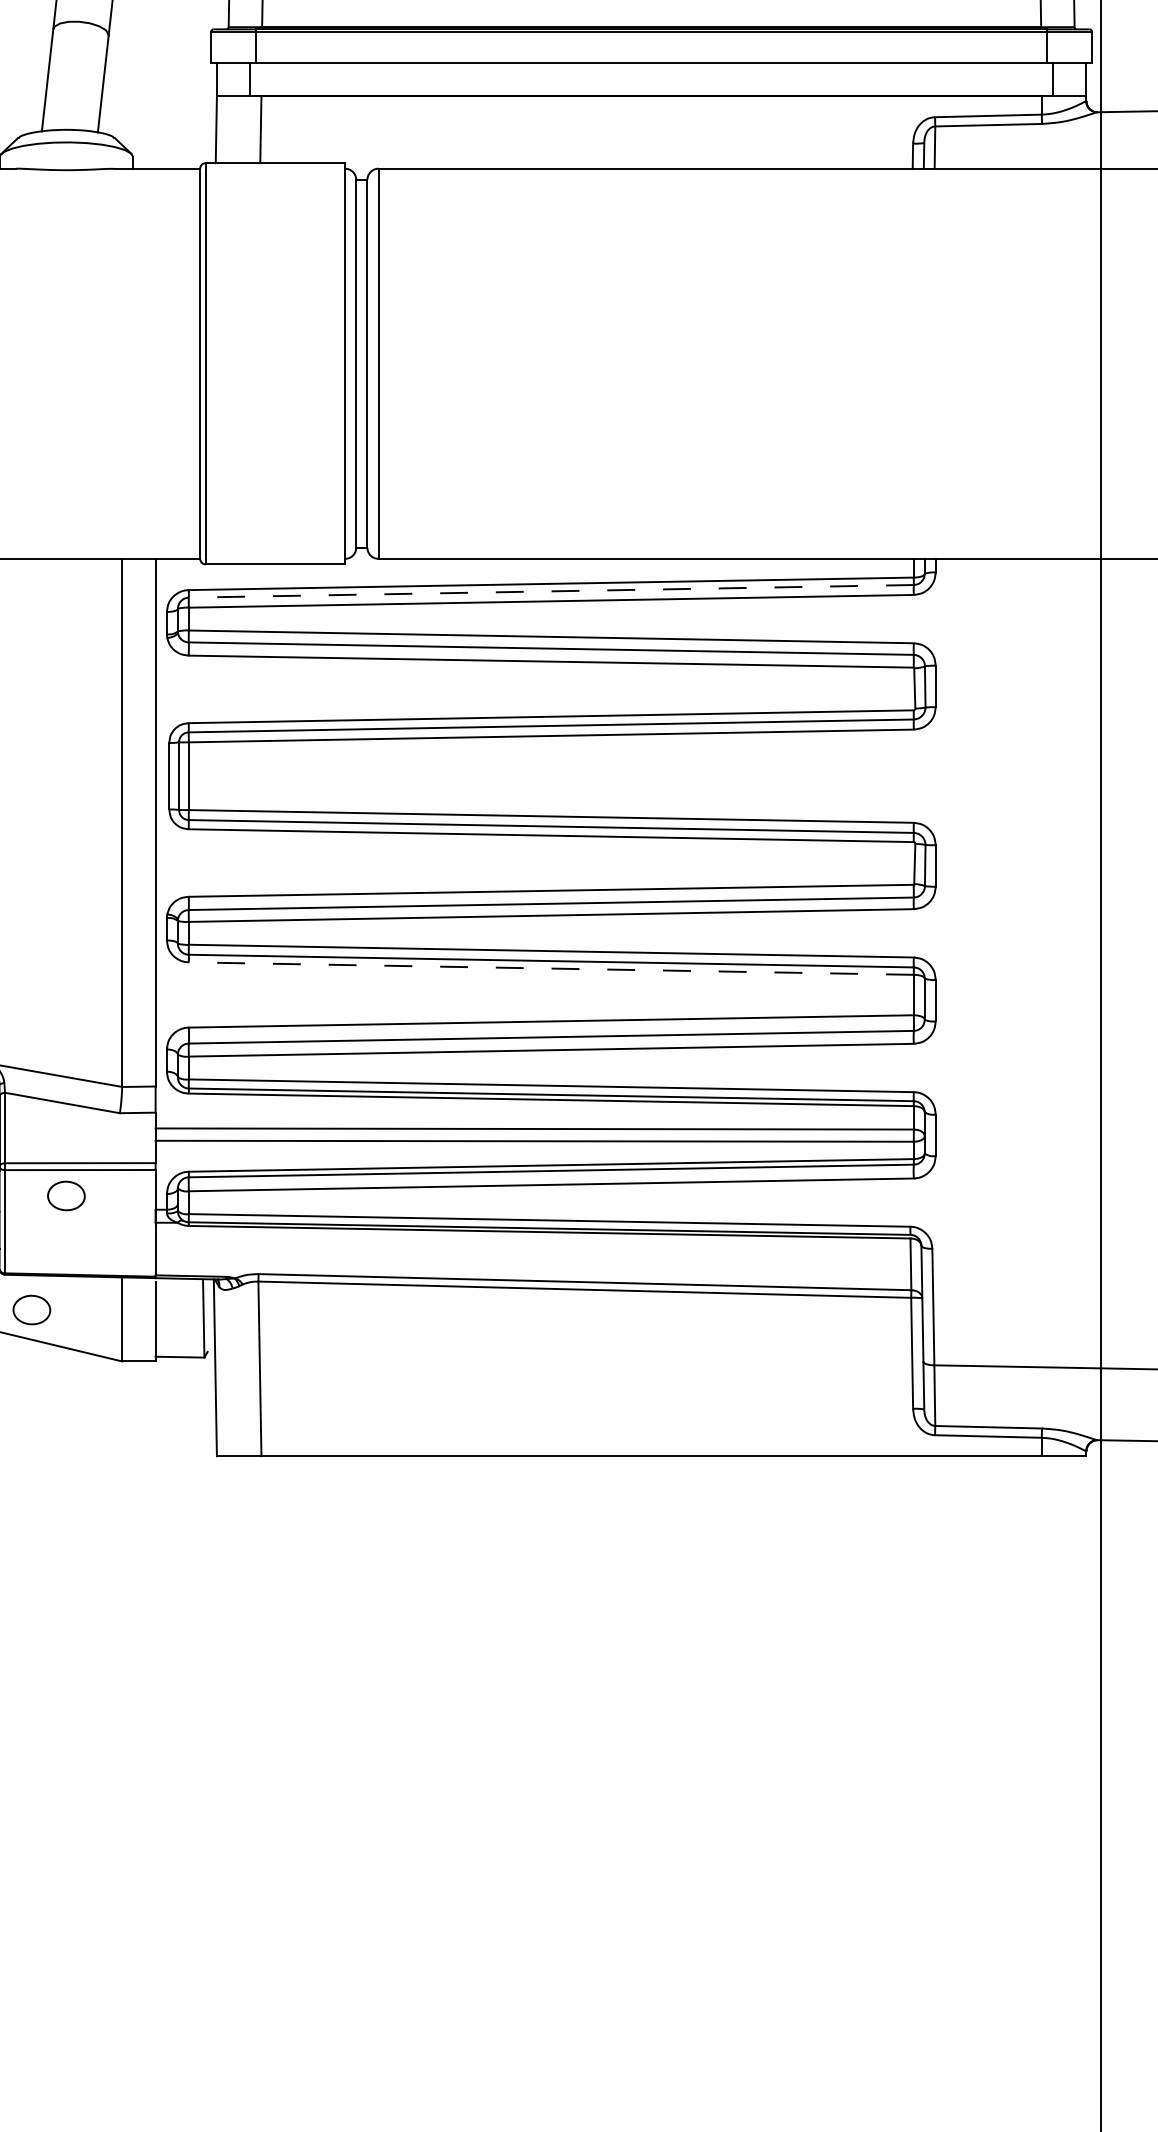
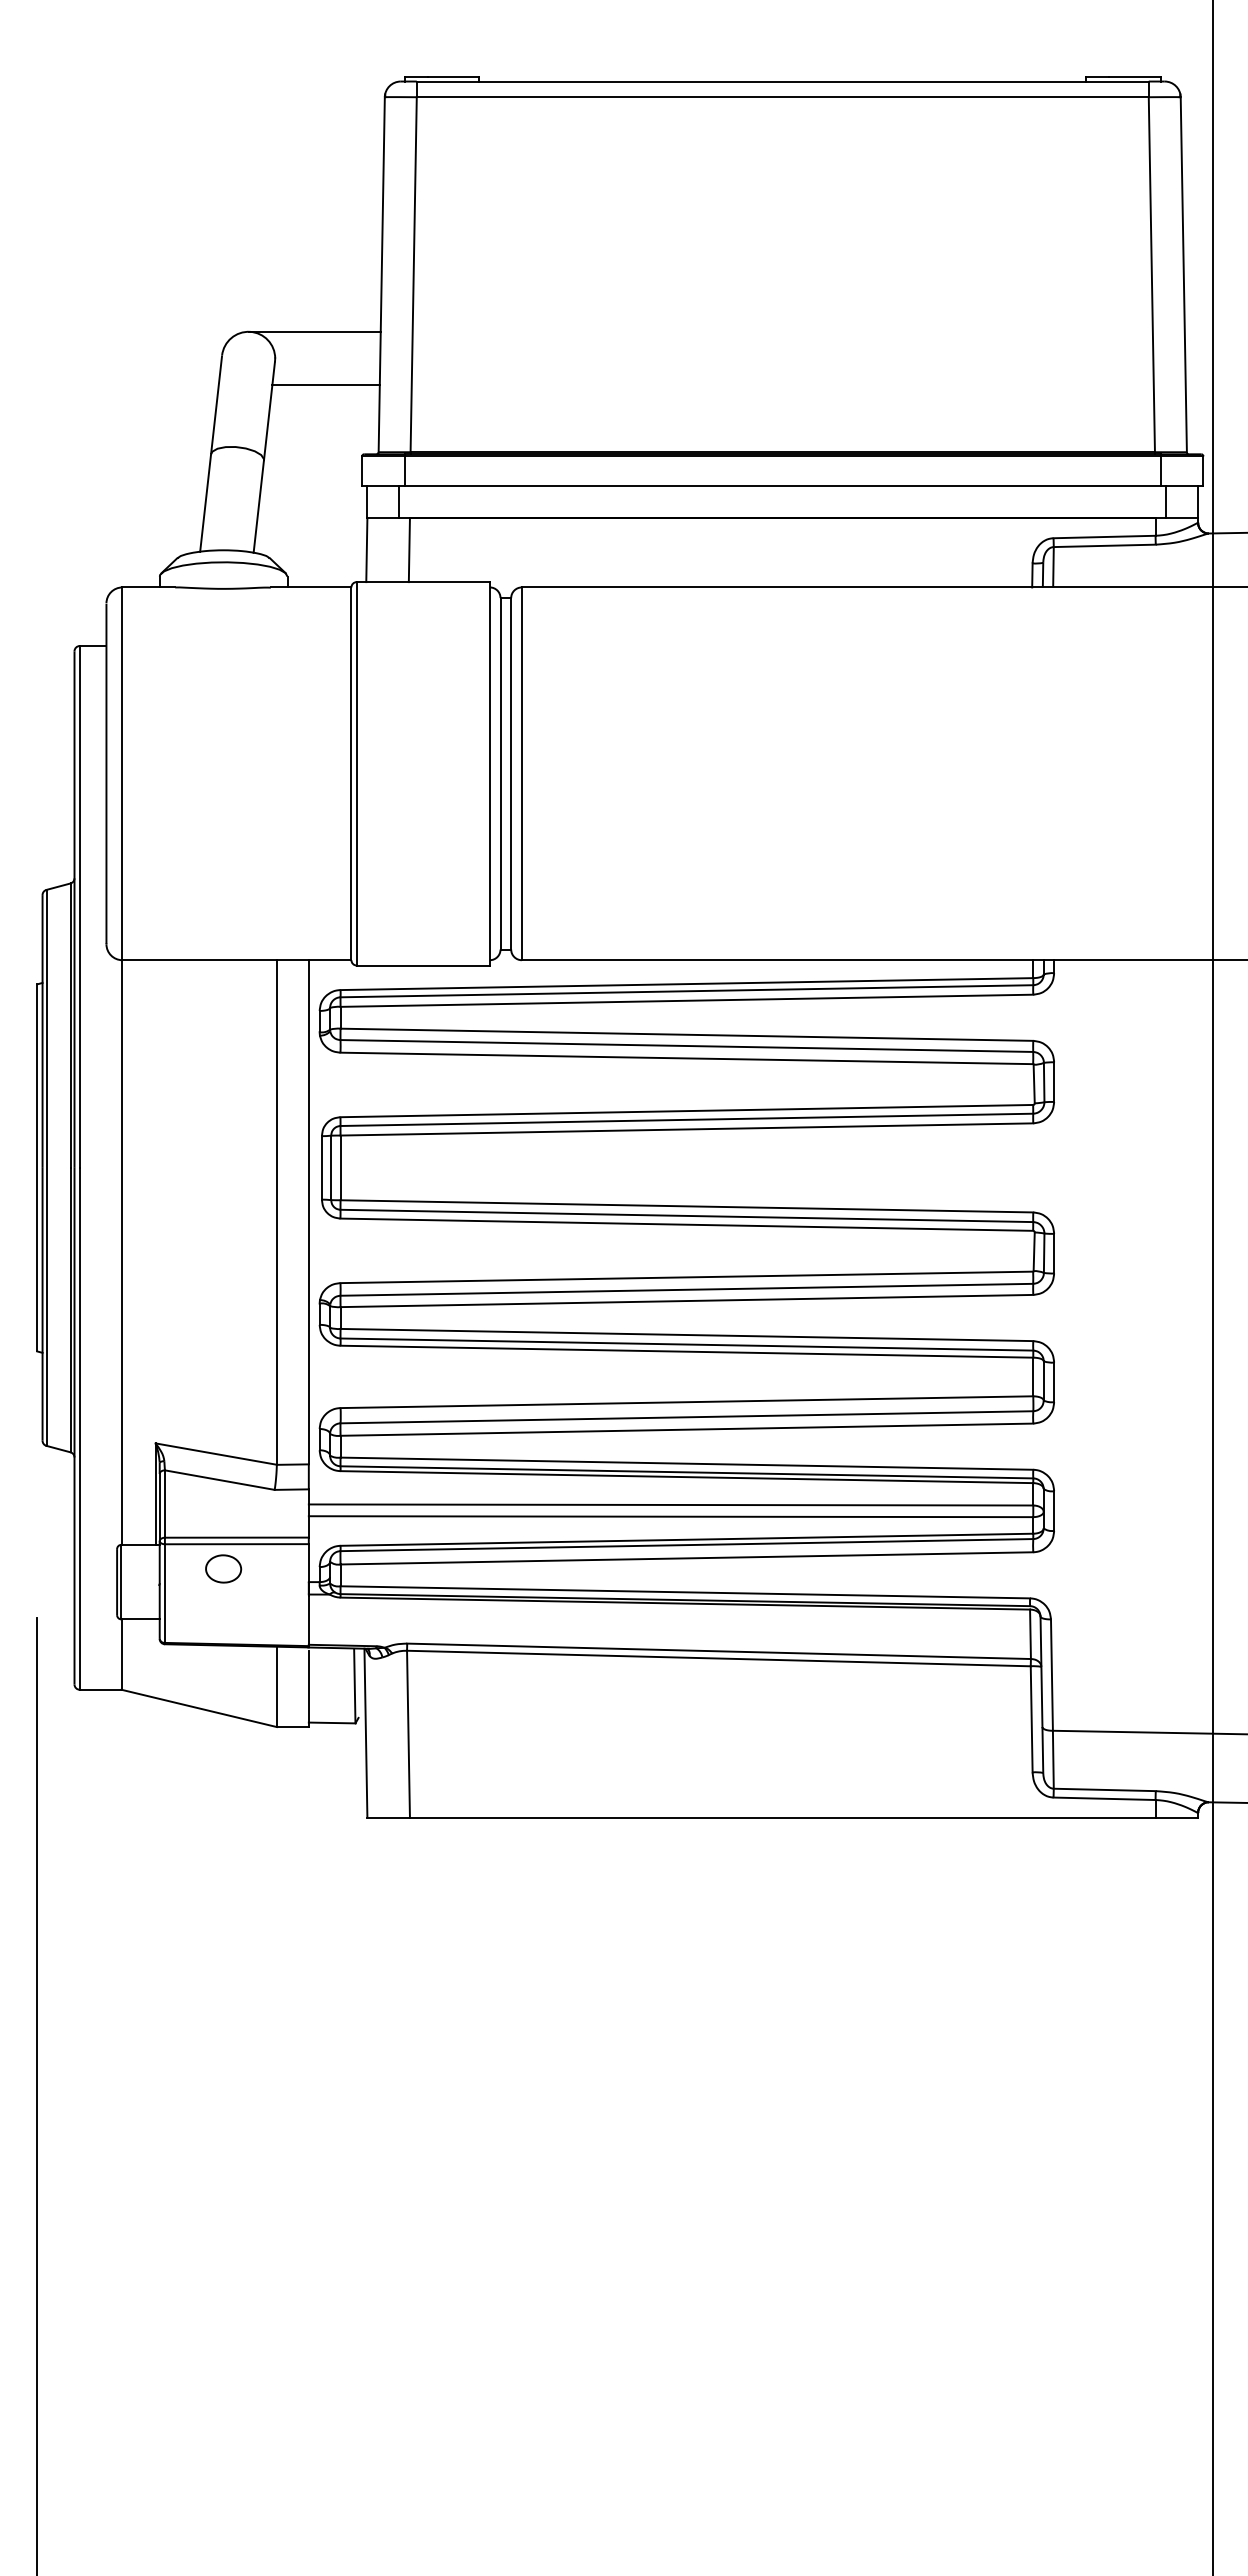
line: (550, 591) -> (686, 991), dashed -> solid
line: (550, 968) -> (686, 1351), dashed -> solid
part: (31, 1309) -> (190, 1677), removed

